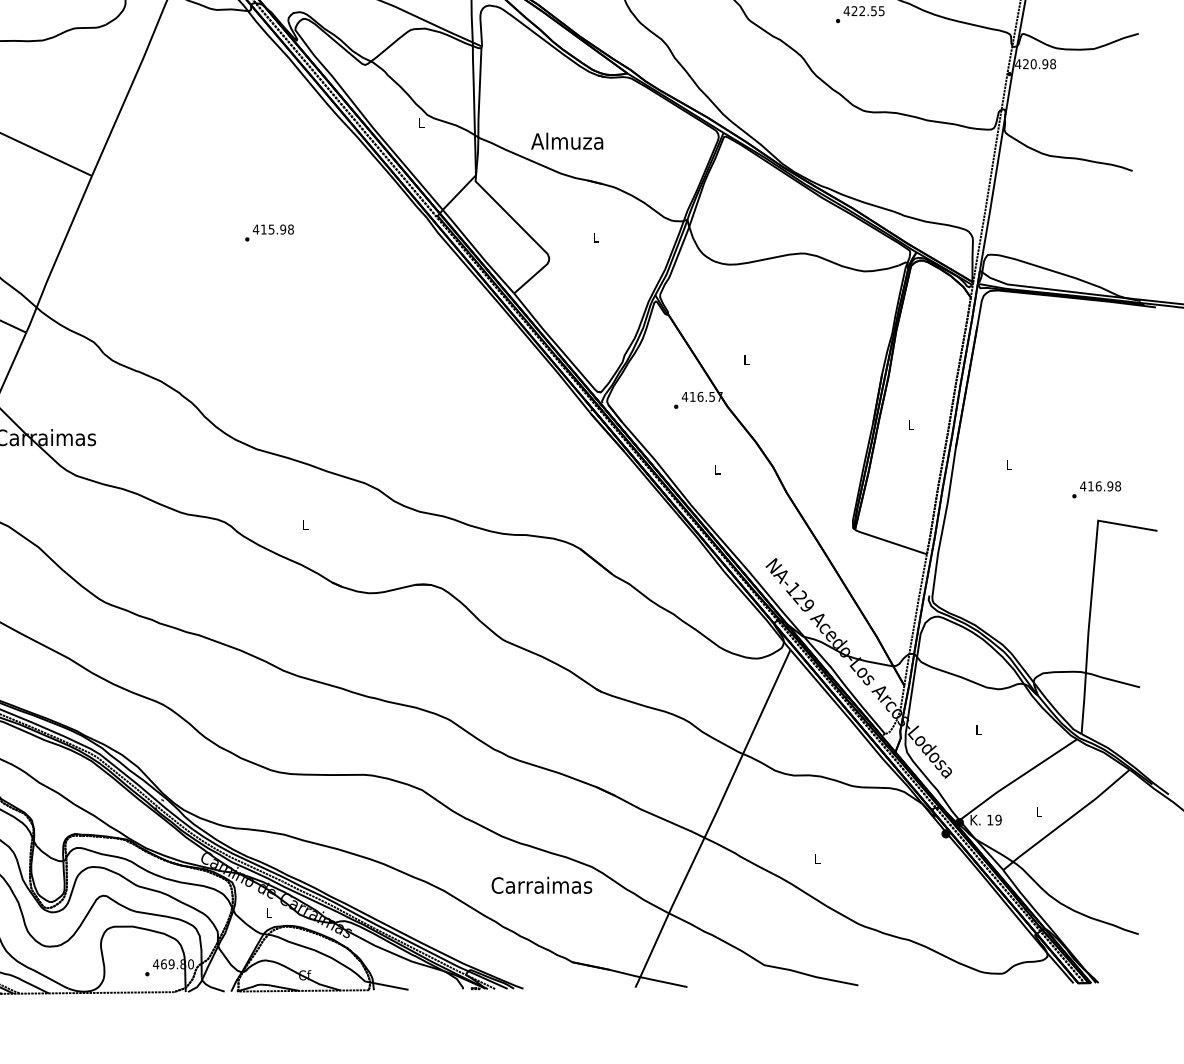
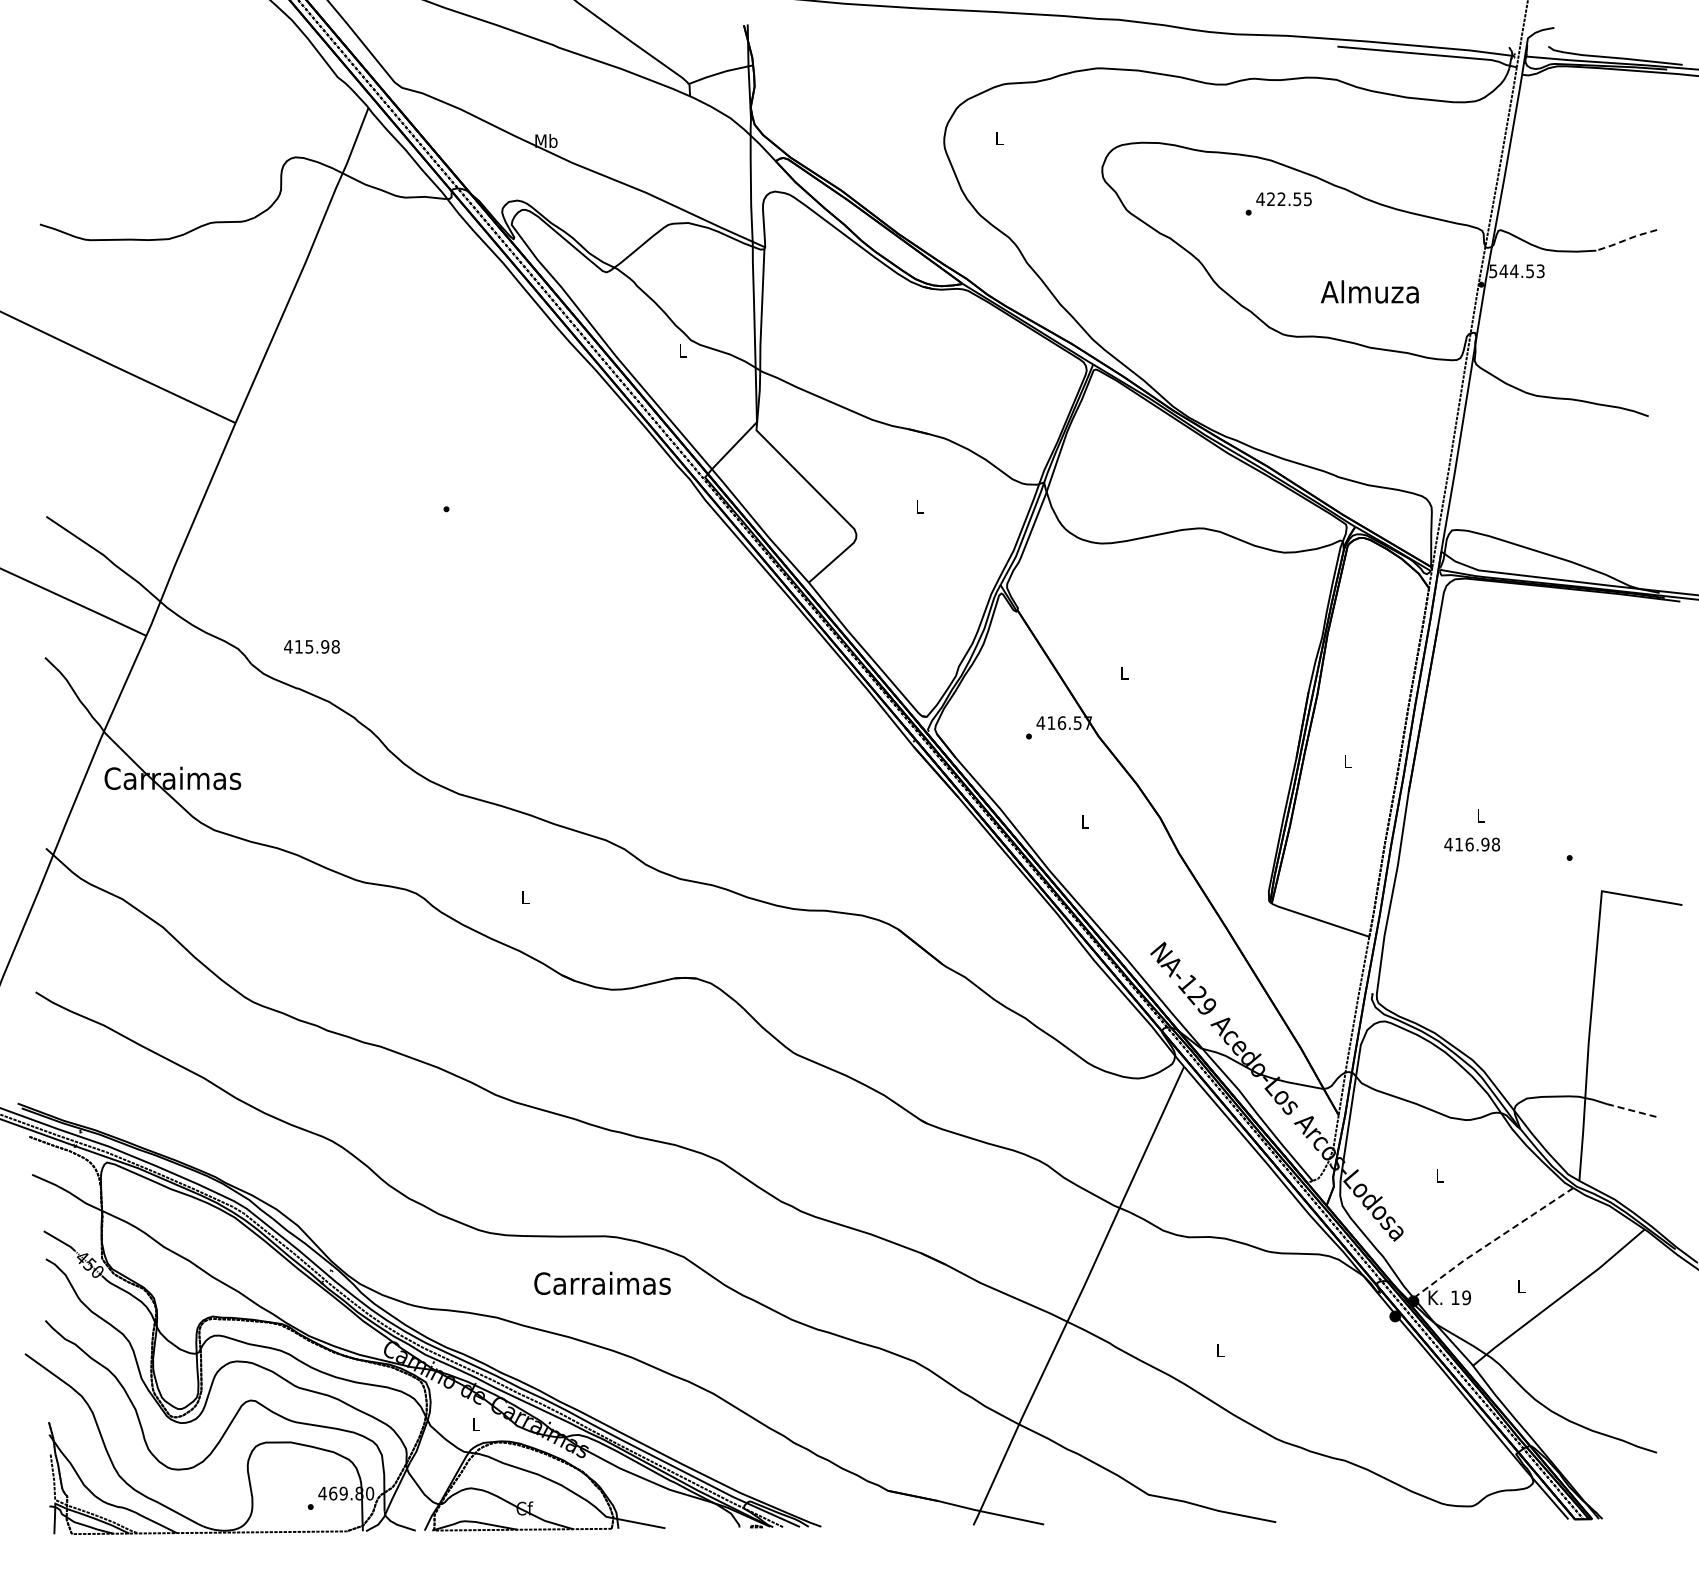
line: (1116, 40) -> (1626, 239), solid -> dashed
text: (1035, 64) -> (1516, 271), 420.98 -> 544.53
text: (566, 140) -> (1369, 291), moved
text: (273, 229) -> (311, 646), moved
text: (1100, 486) -> (1471, 844), moved
line: (1120, 682) -> (1632, 1110), solid -> dashed
line: (1017, 778) -> (1492, 1241), solid -> dashed
text: (541, 884) -> (602, 1282), moved

